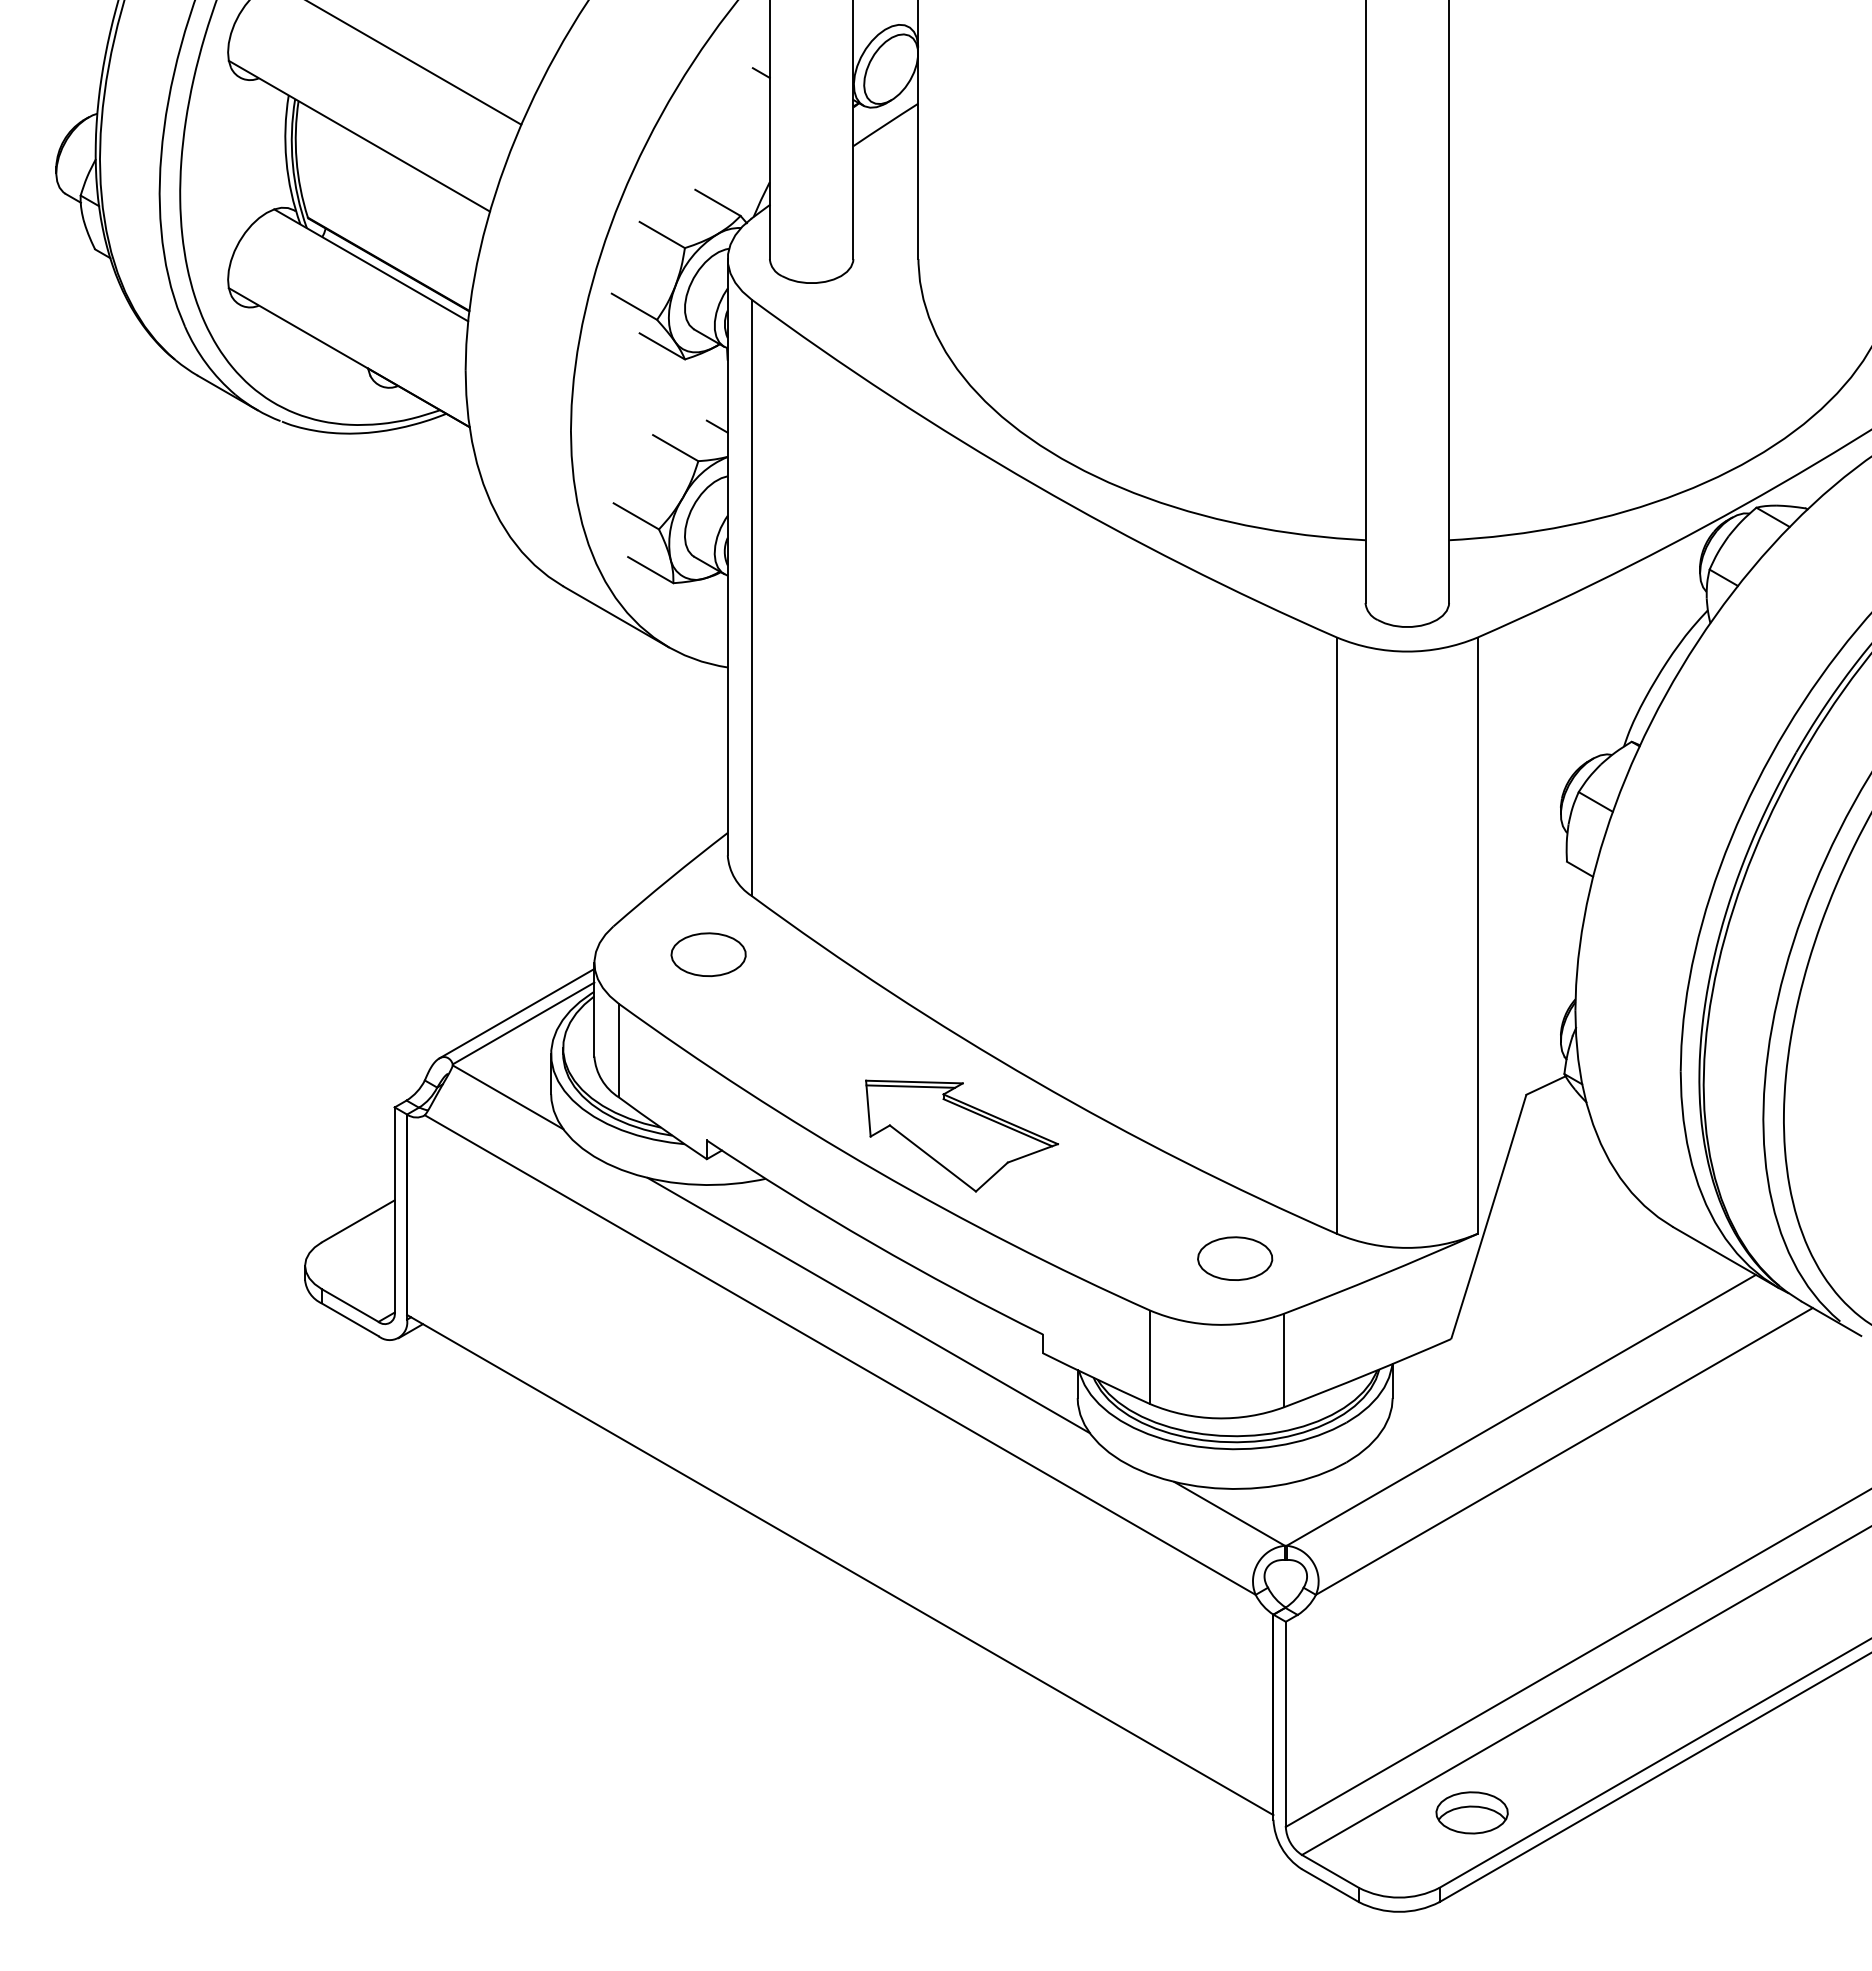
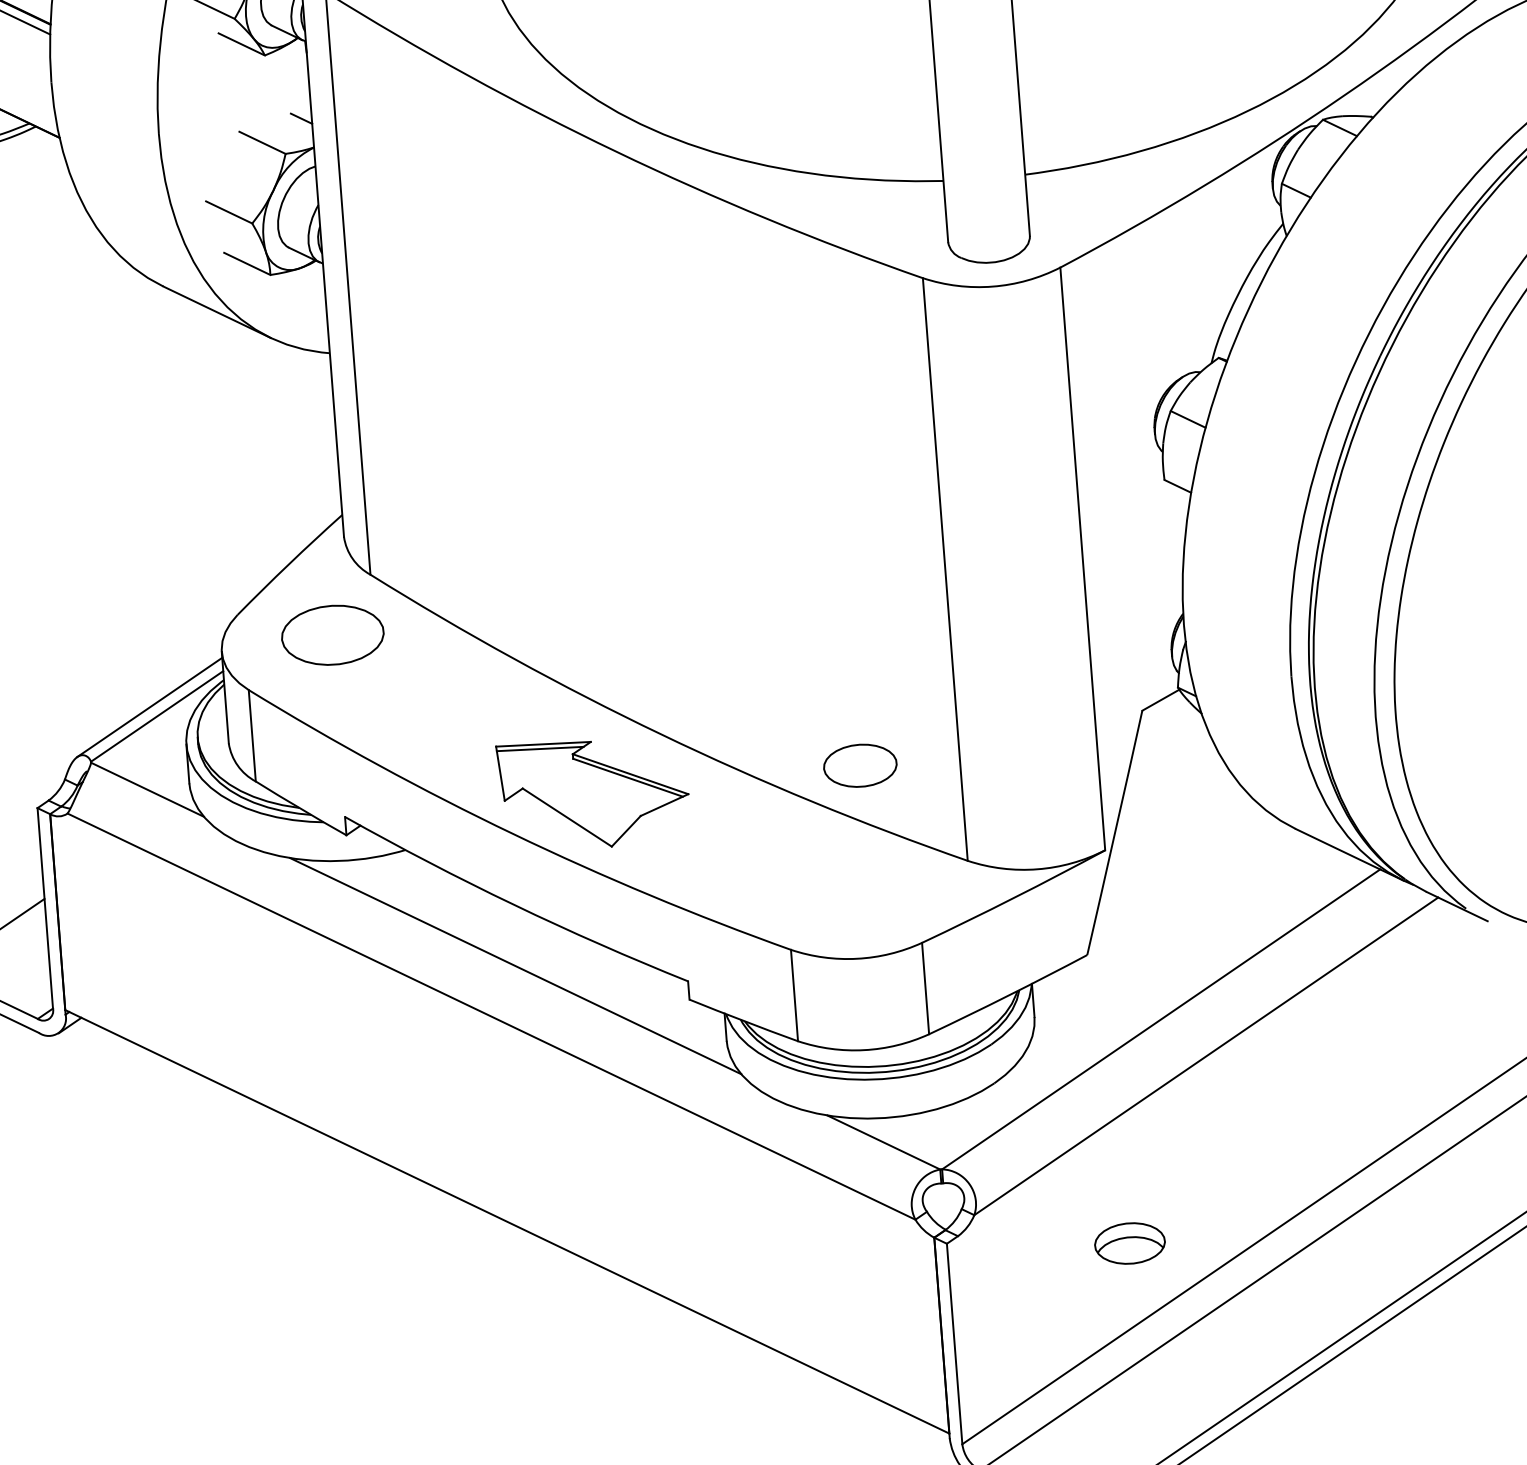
part: (708, 954) -> (332, 635), size x1.4
part: (1235, 1258) -> (860, 765), moved
part: (1471, 1812) -> (1129, 1243), moved

